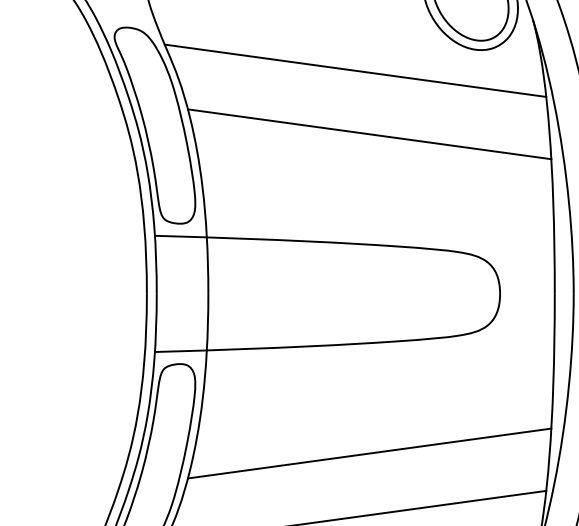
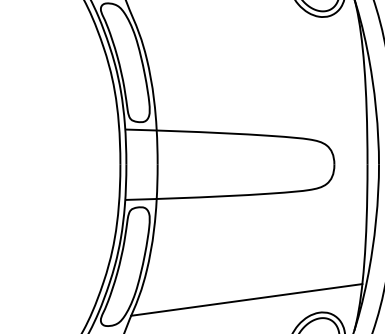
line: (355, 70) -> (246, 29), removed
line: (369, 133) -> (255, 67), removed
line: (369, 453) -> (255, 261), removed

